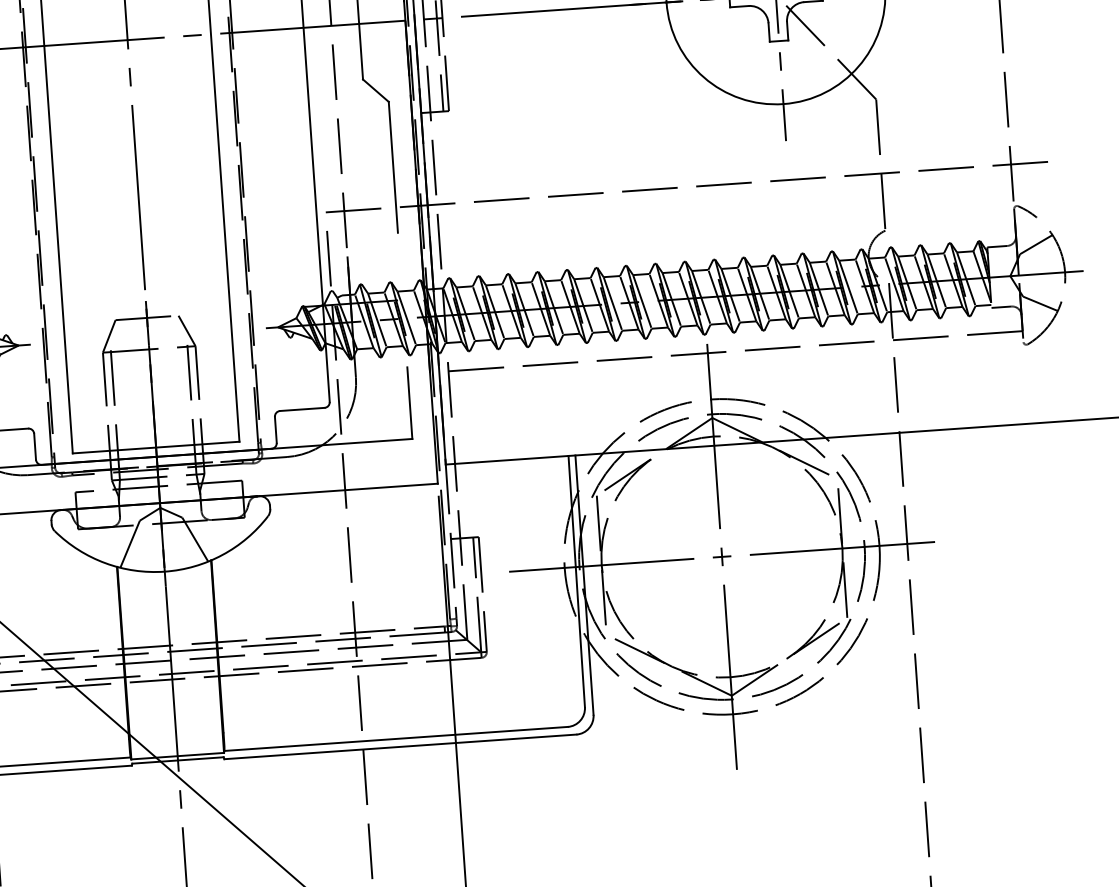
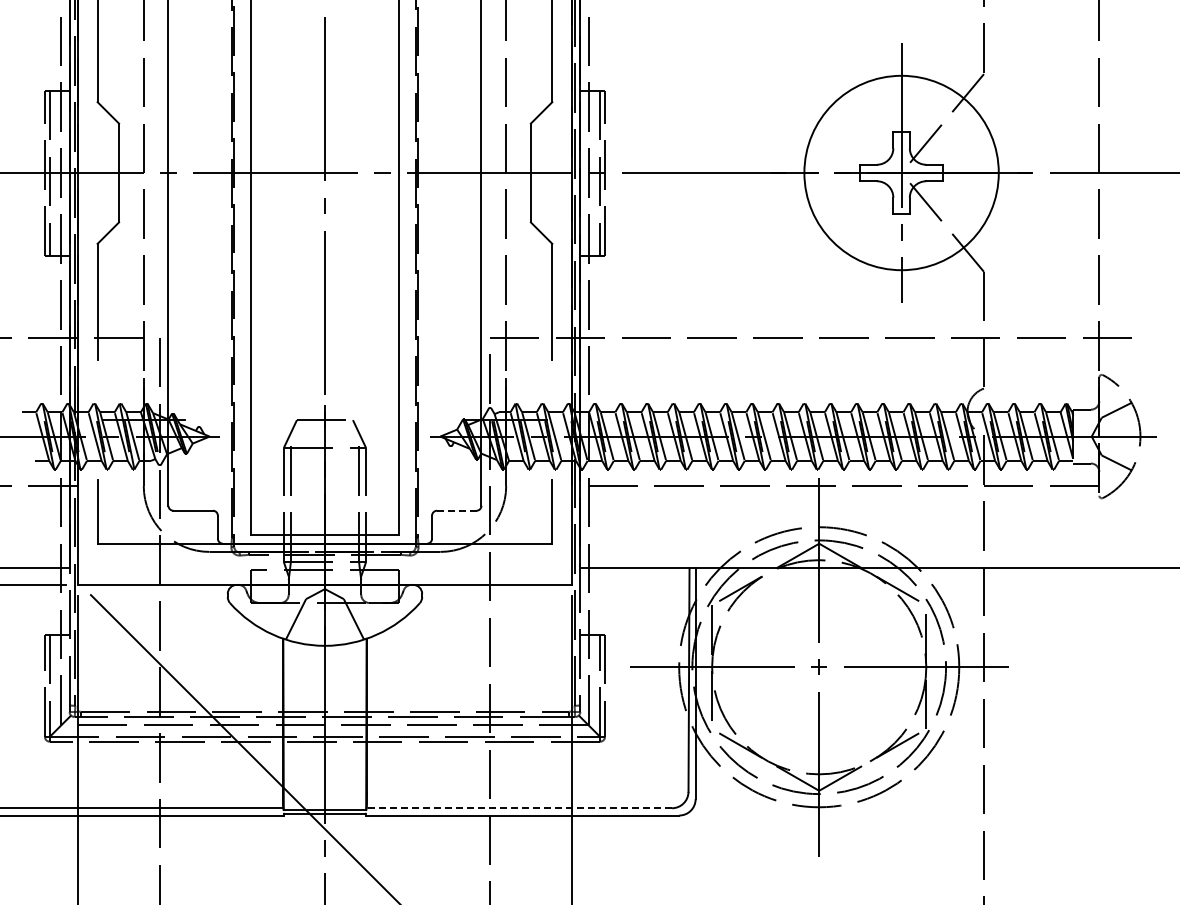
line: (302, 409) -> (456, 510), solid -> dashed
line: (396, 739) -> (519, 808), solid -> dashed

